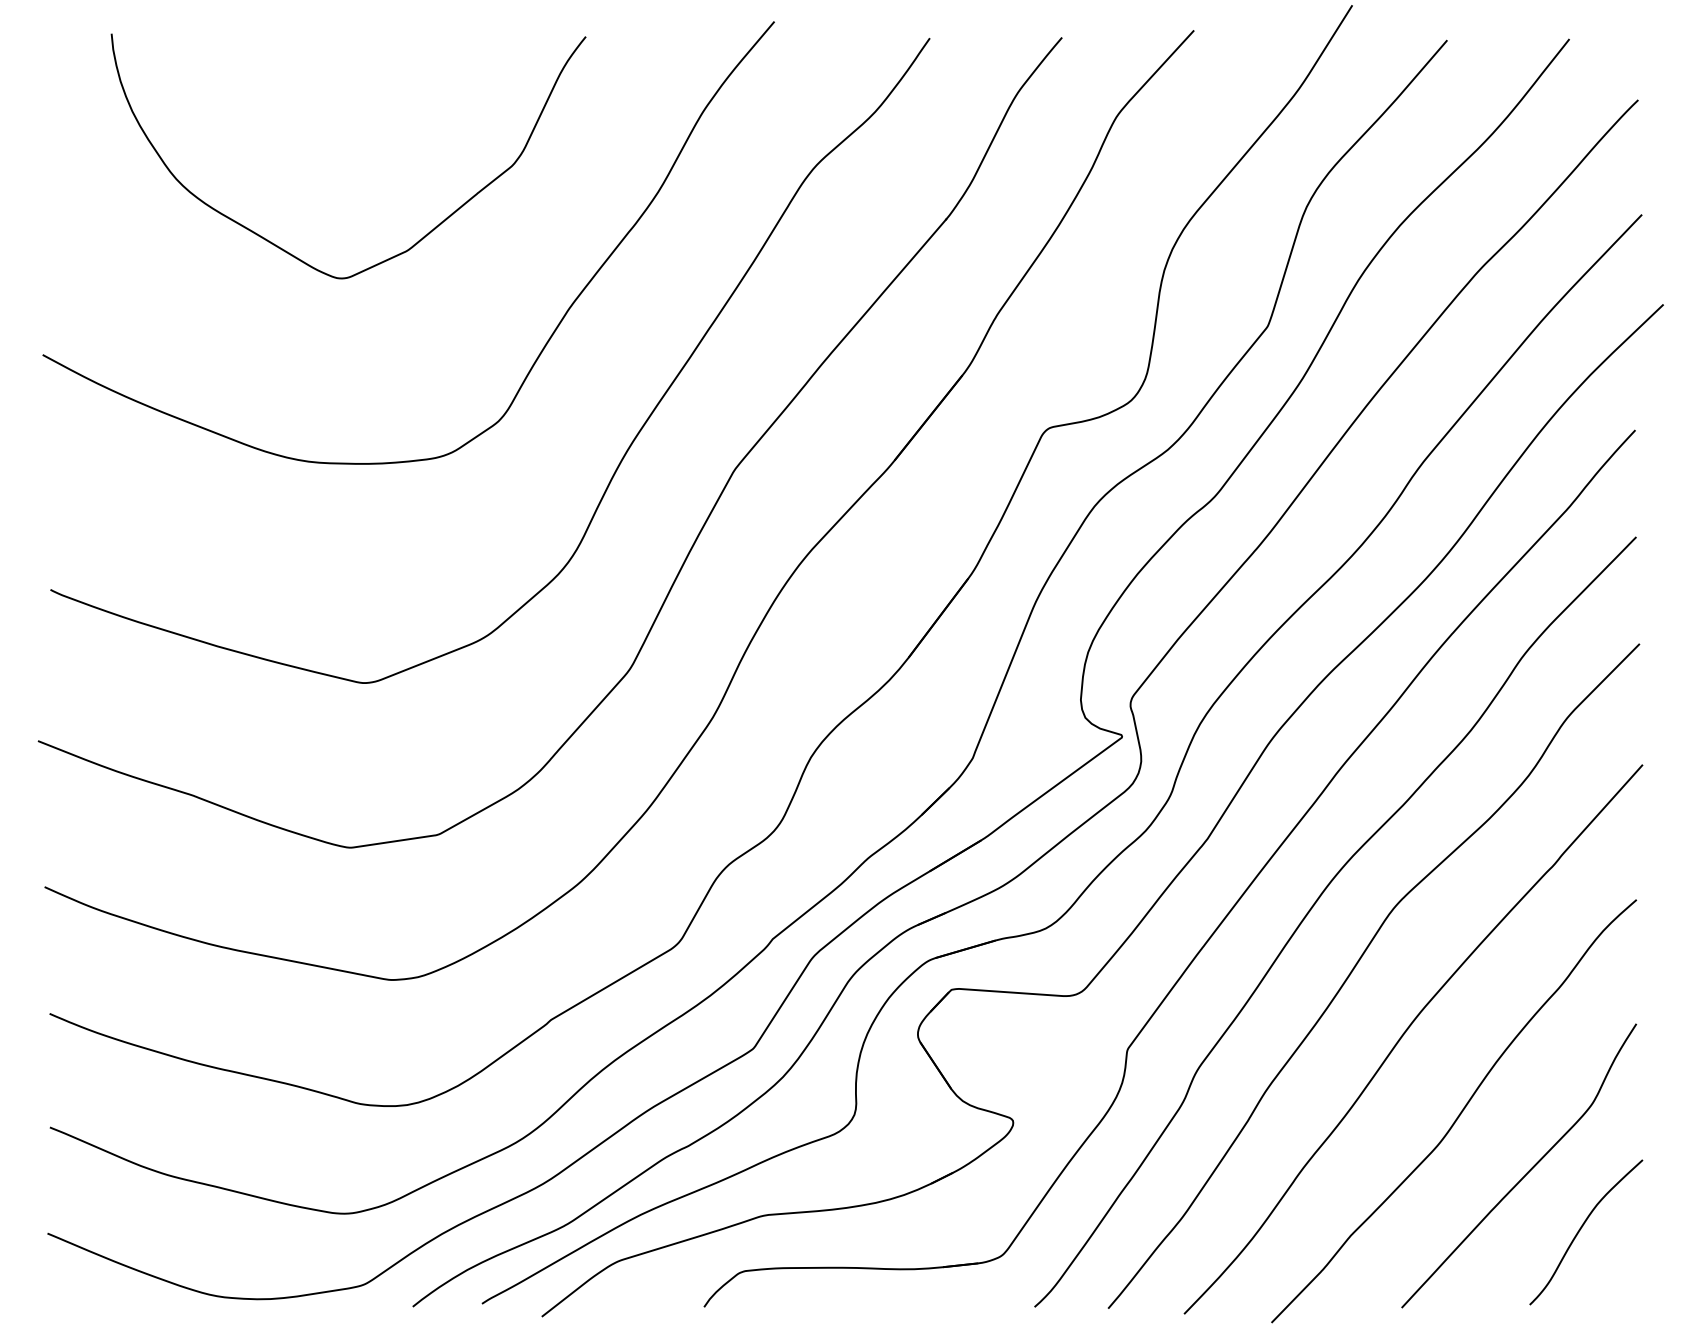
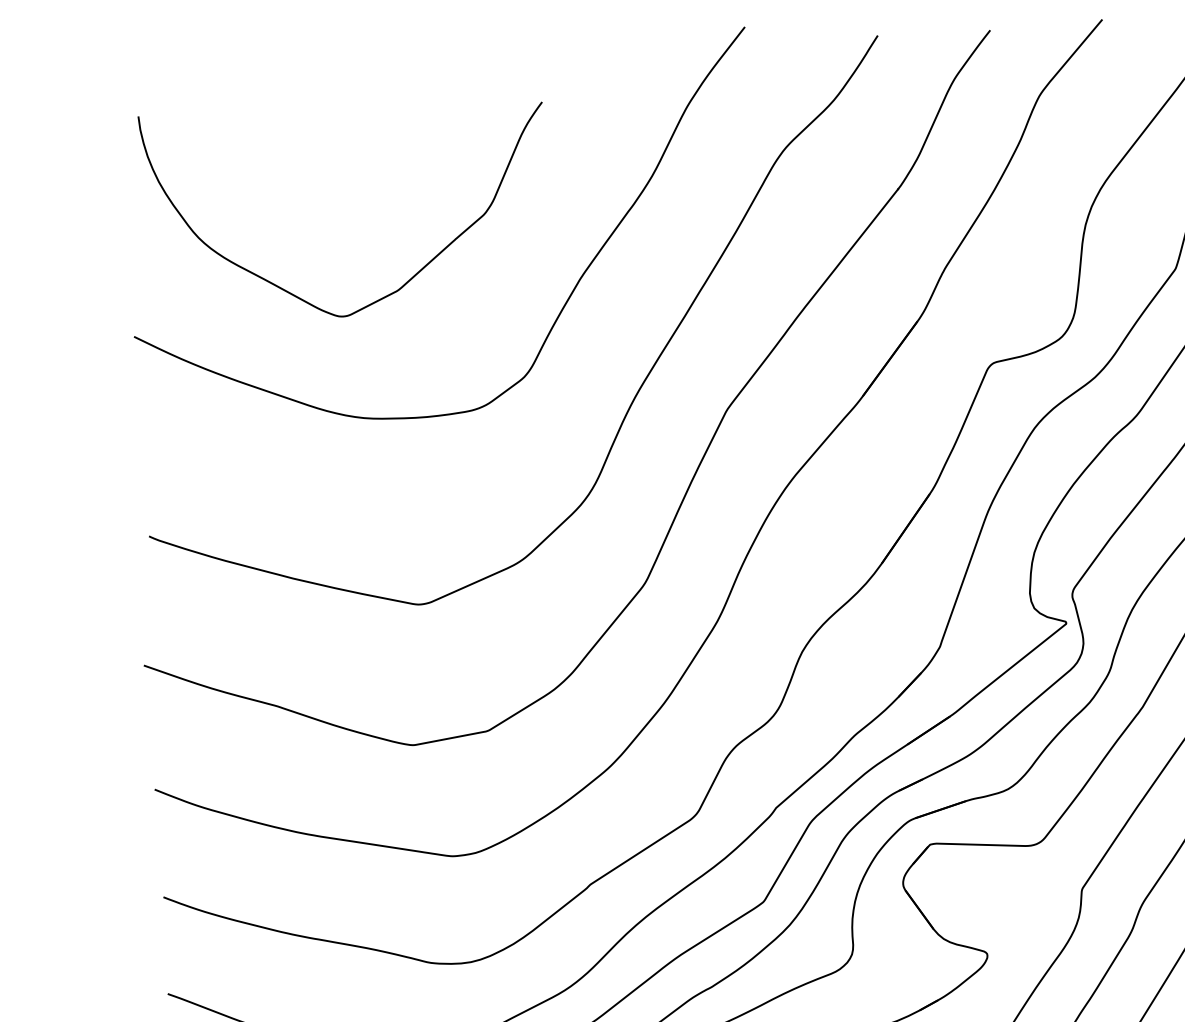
curve: (396, 254) -> (388, 294), moved

